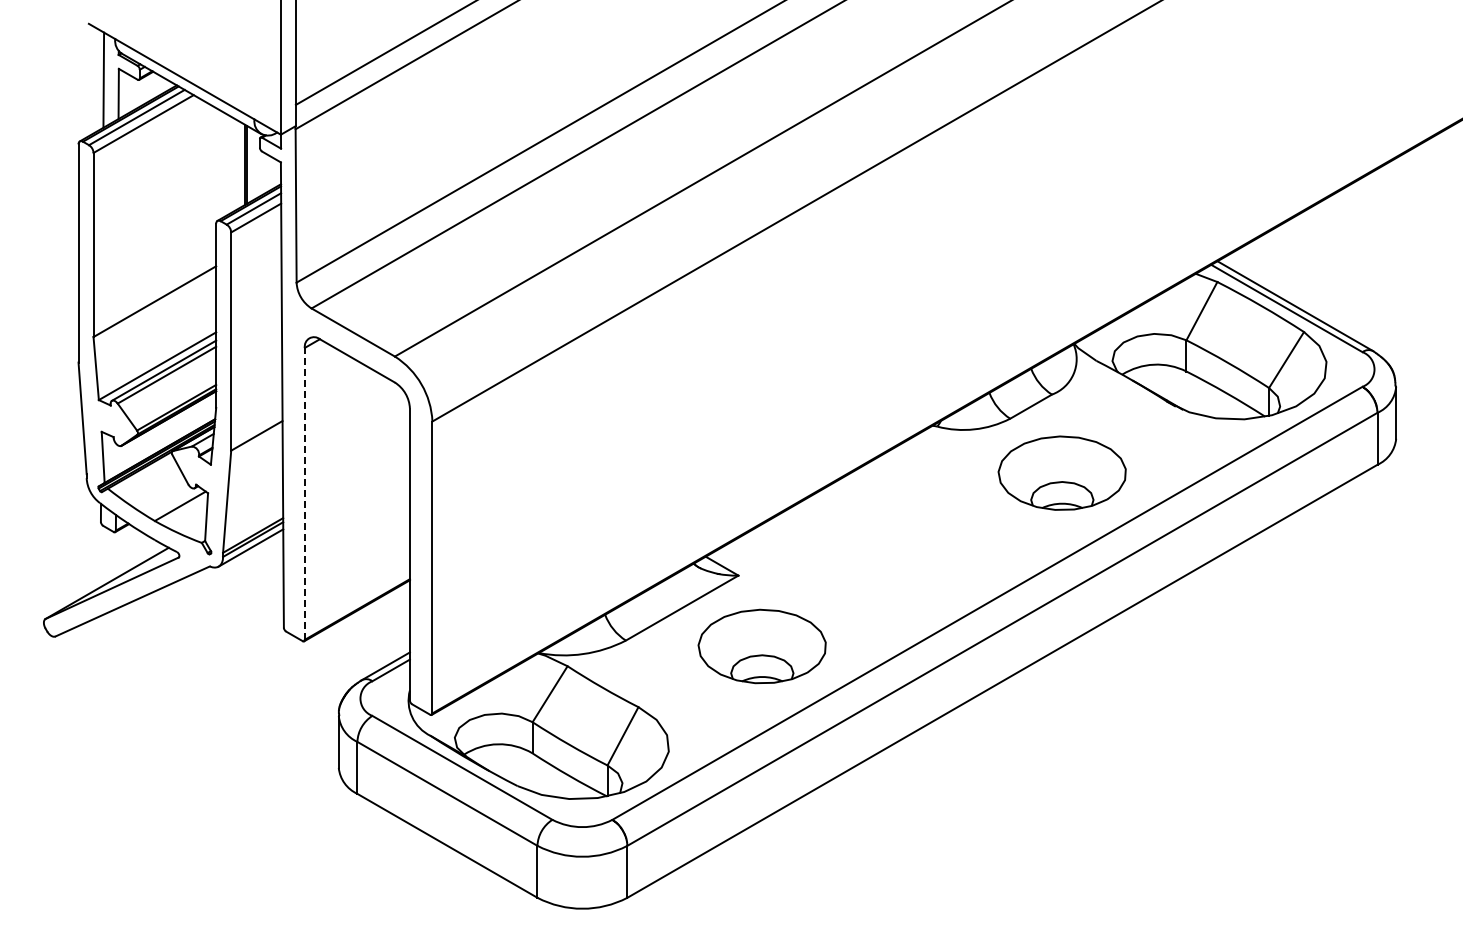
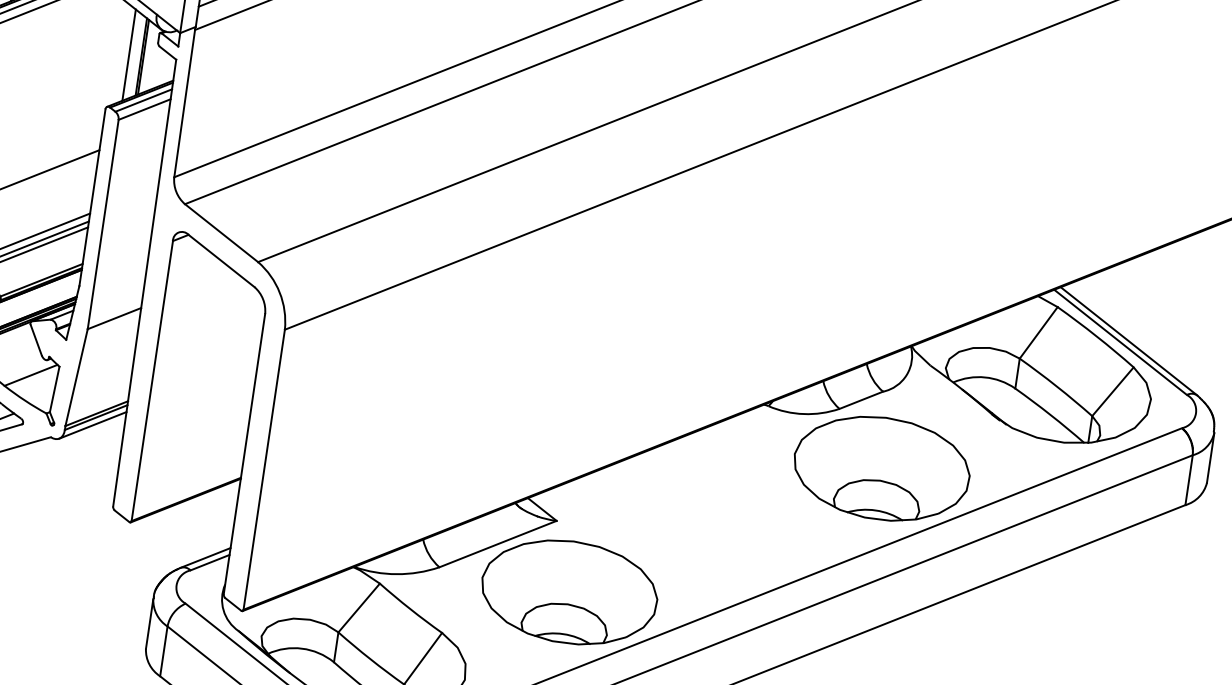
line: (232, 164) -> (129, 54), added
part: (1061, 472) -> (881, 467), size x1.43
line: (304, 493) -> (151, 380), dashed -> solid
part: (761, 646) -> (568, 592), size x1.43

